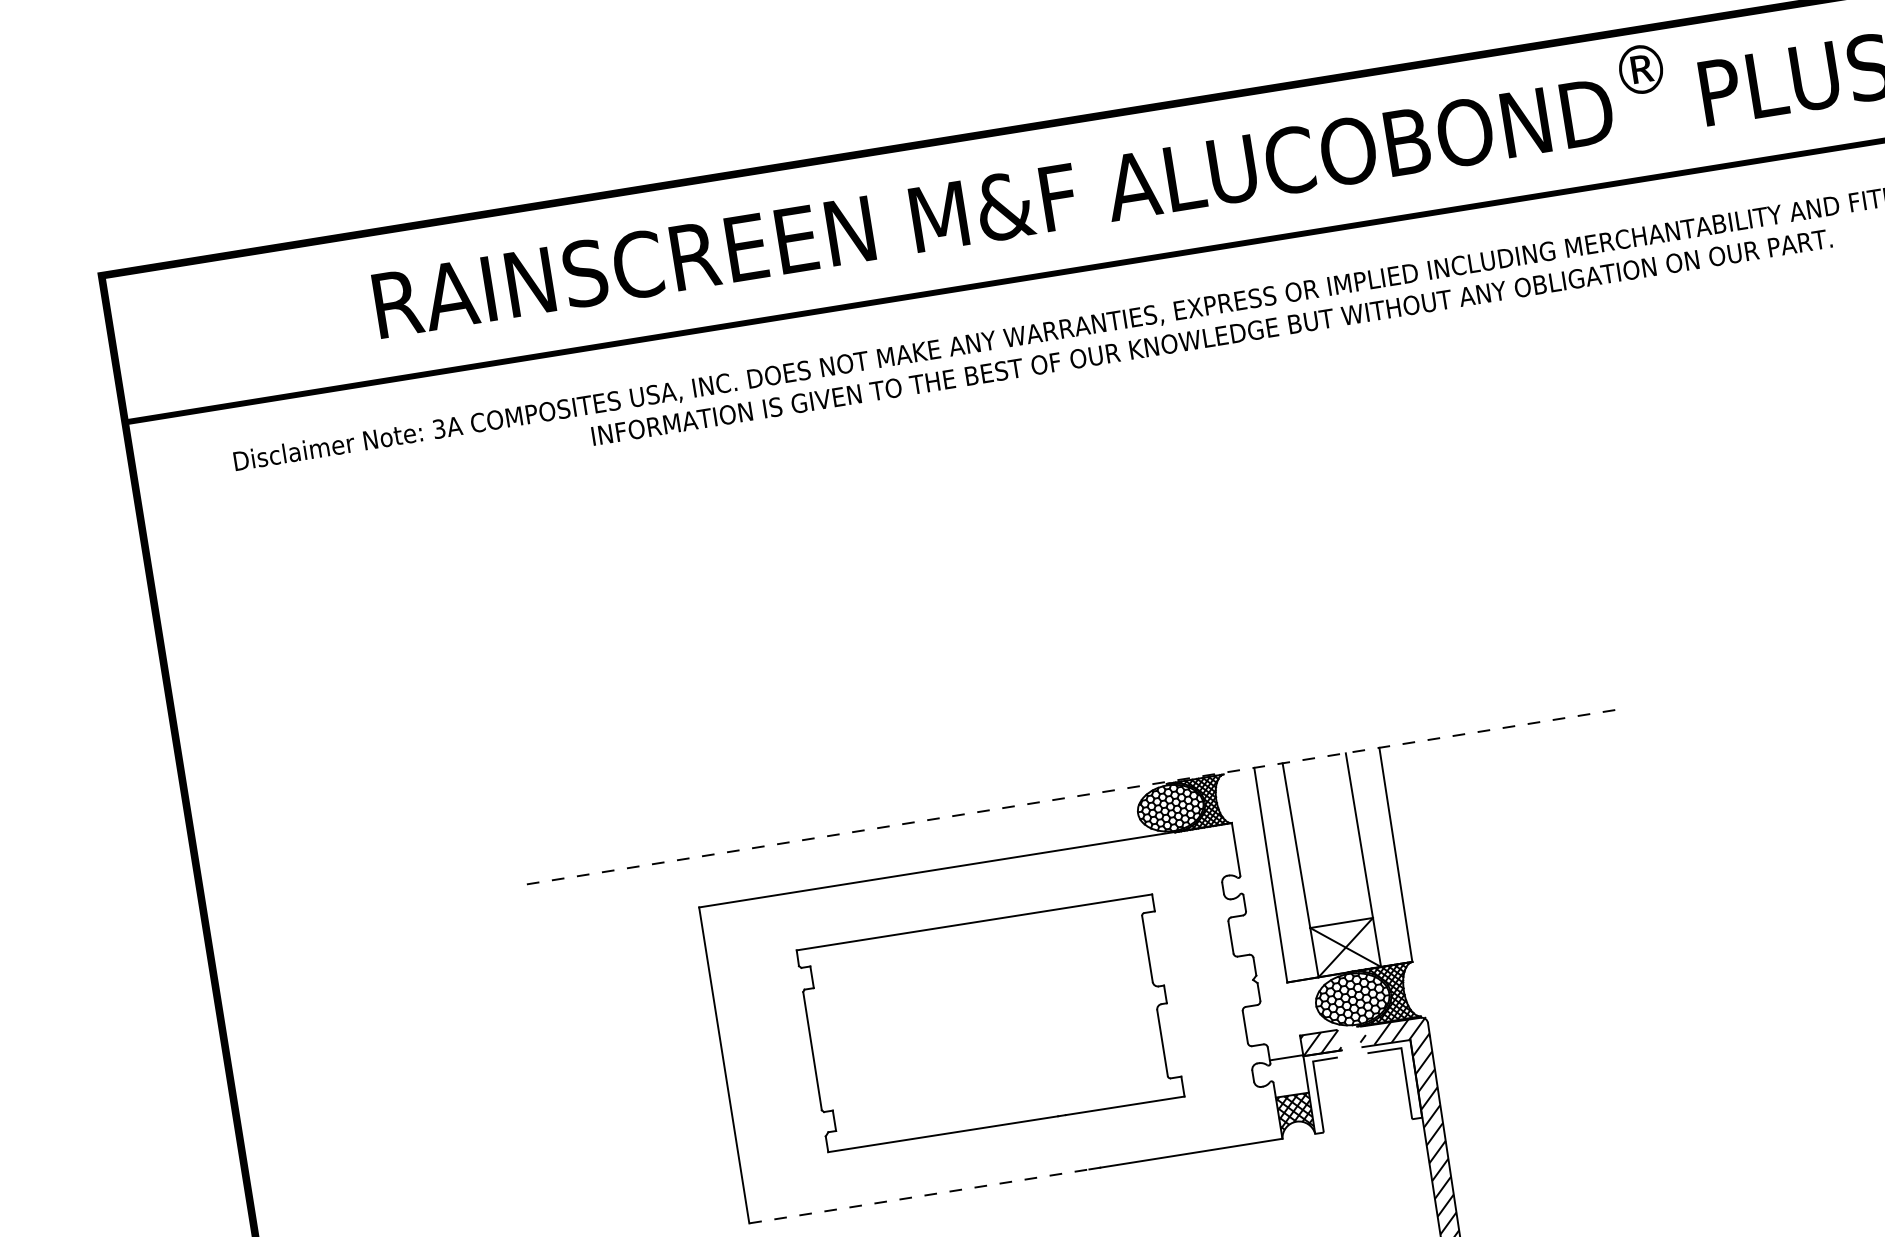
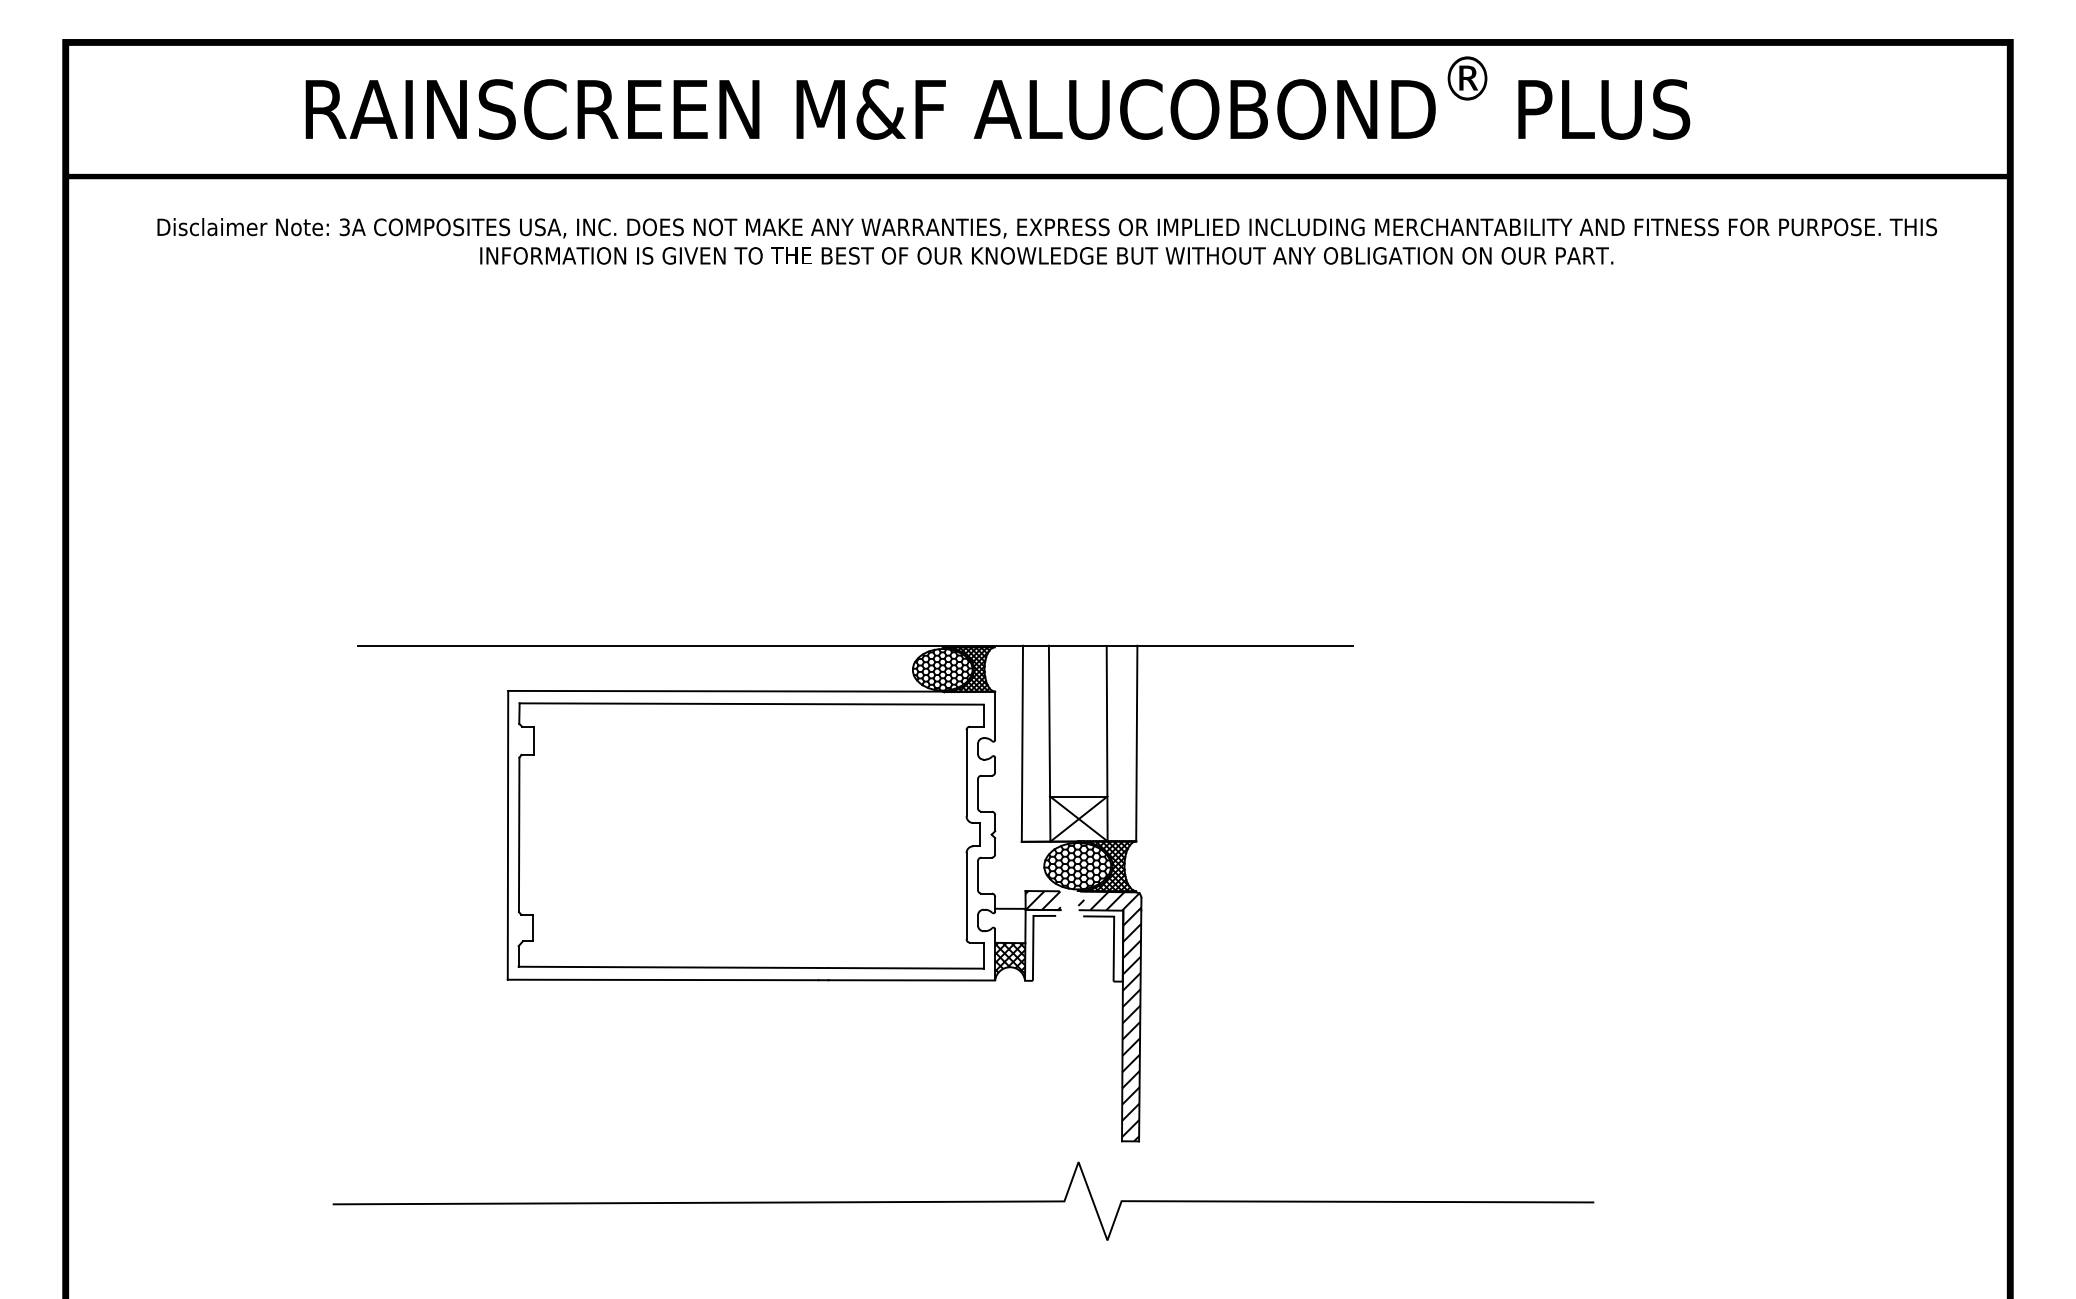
line: (1071, 796) -> (855, 645), dashed -> solid
part: (989, 1023) -> (750, 835), size x1.43
line: (919, 1195) -> (663, 979), dashed -> solid

